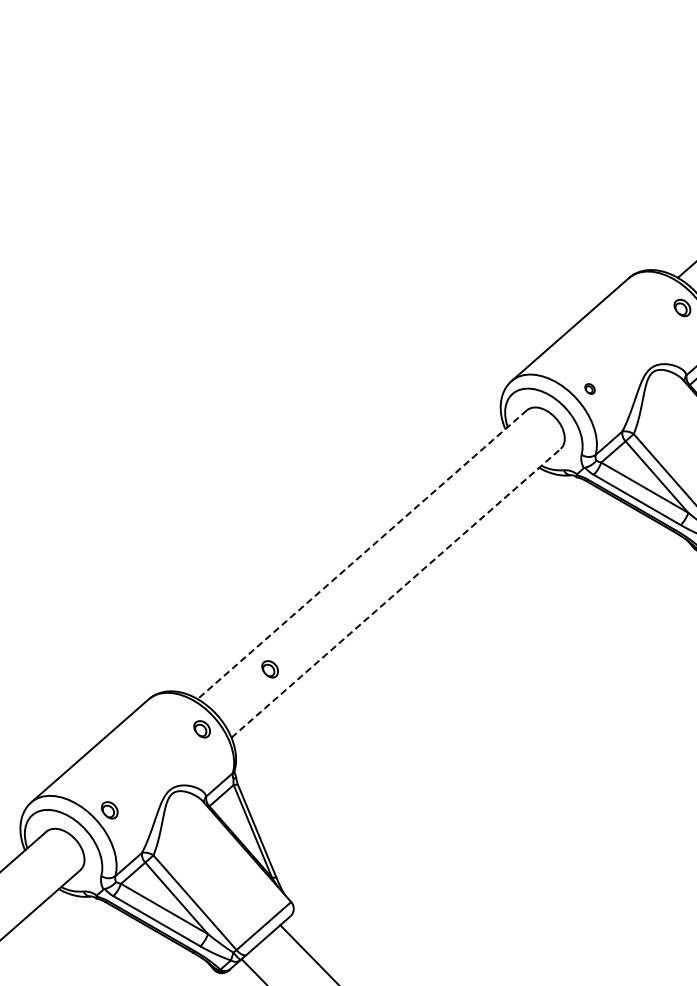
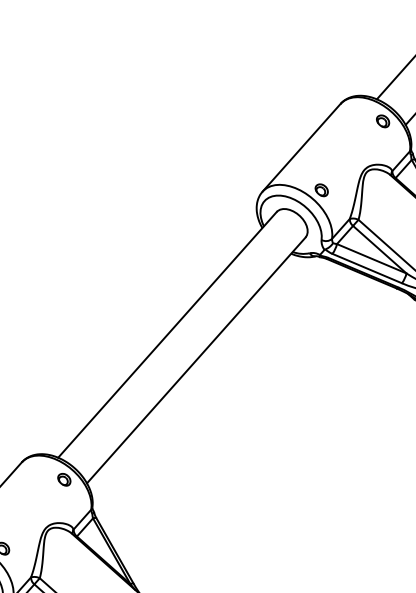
part: (589, 388) -> (321, 189), size x1.67
line: (361, 555) -> (166, 335), dashed -> solid
line: (396, 592) -> (196, 359), dashed -> solid
part: (269, 669) -> (108, 428), removed

